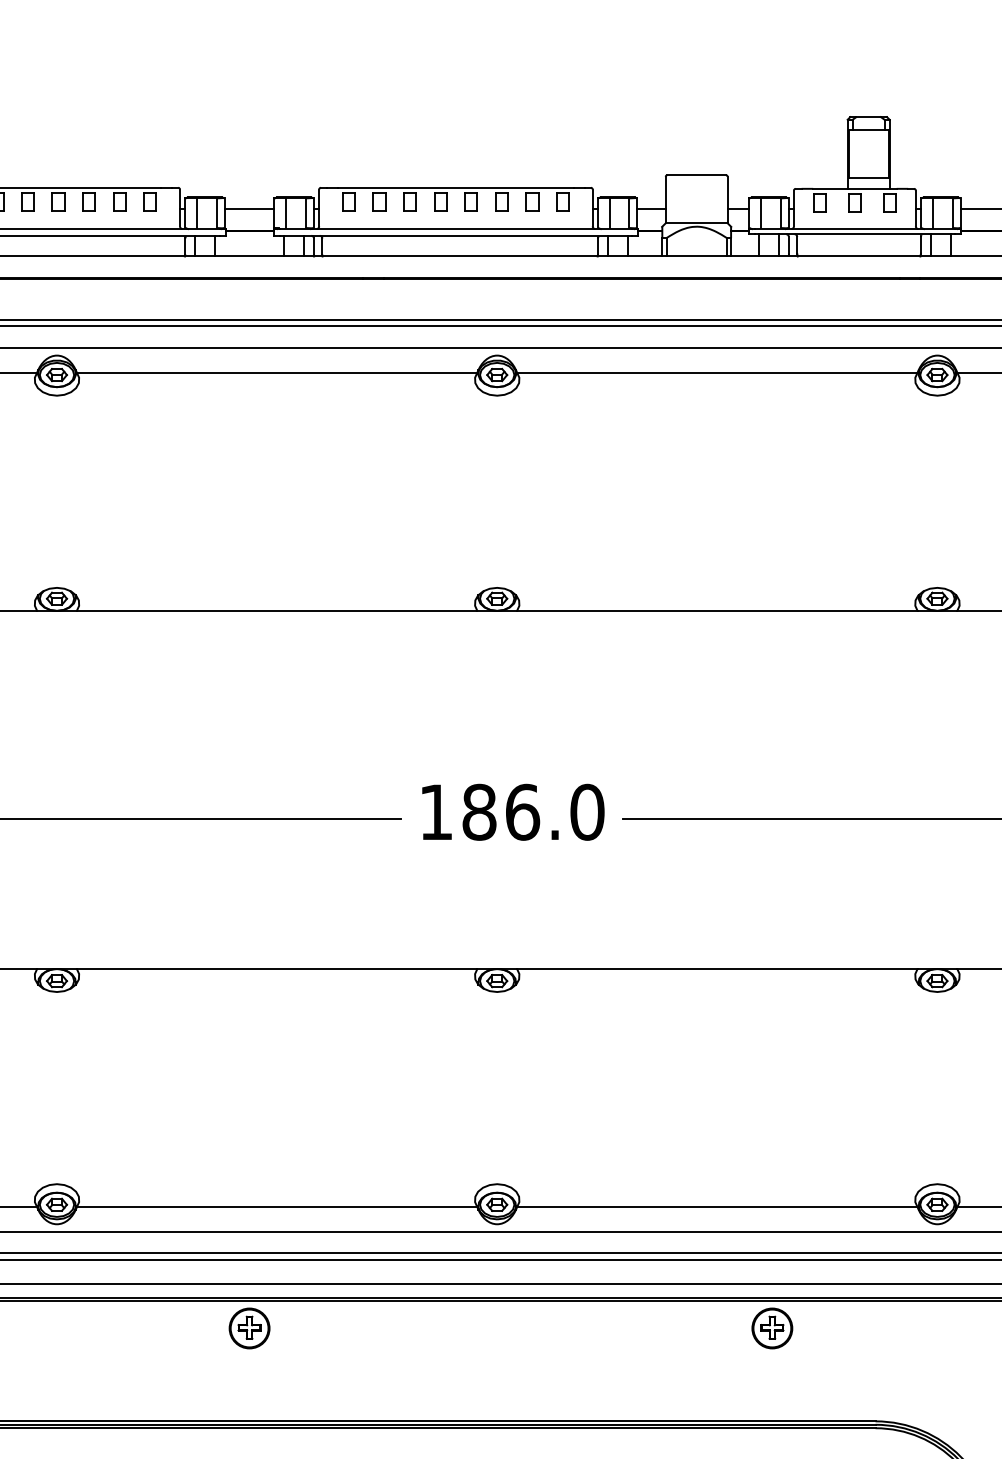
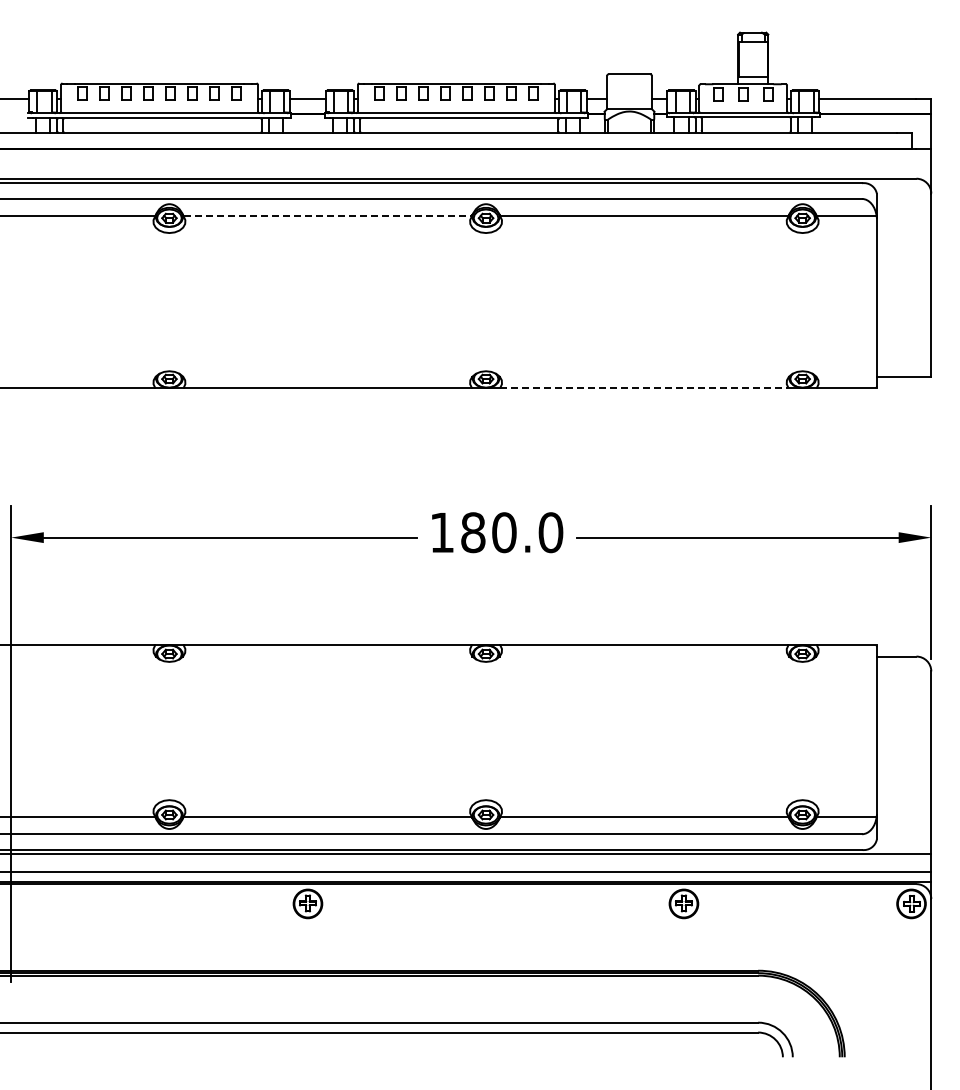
line: (278, 372) -> (328, 216), solid -> dashed
line: (717, 610) -> (644, 387), solid -> dashed
text: (522, 812) -> (504, 532), 186.0 -> 180.0

